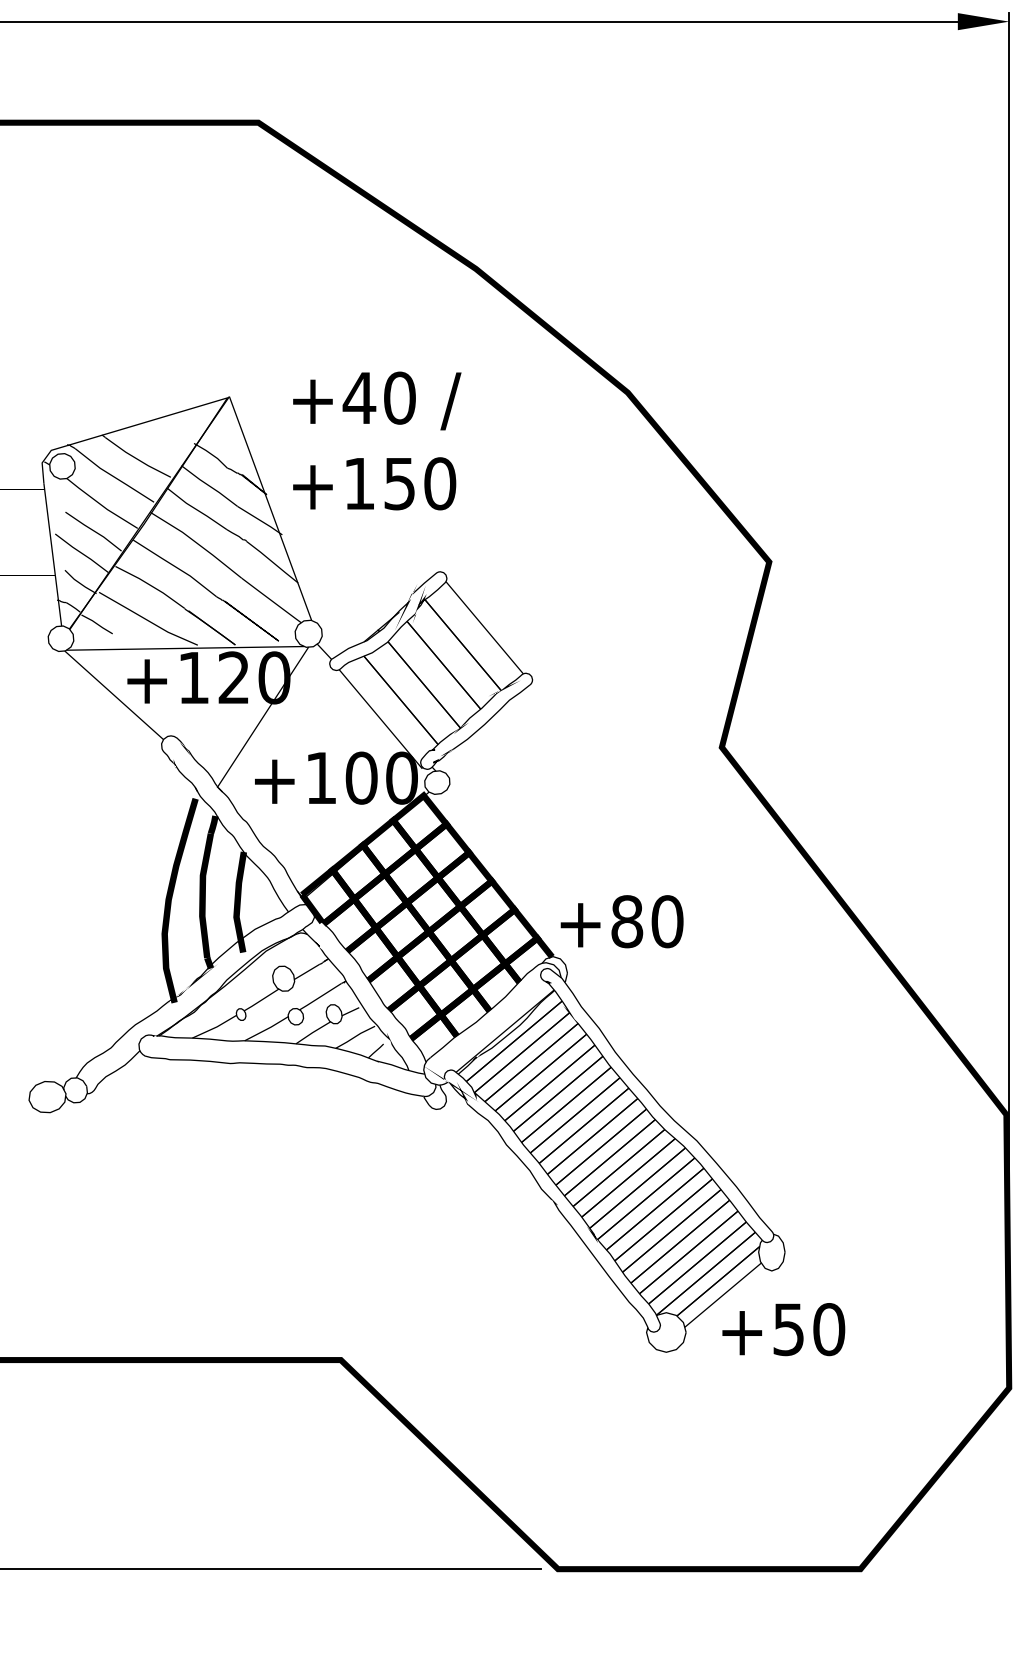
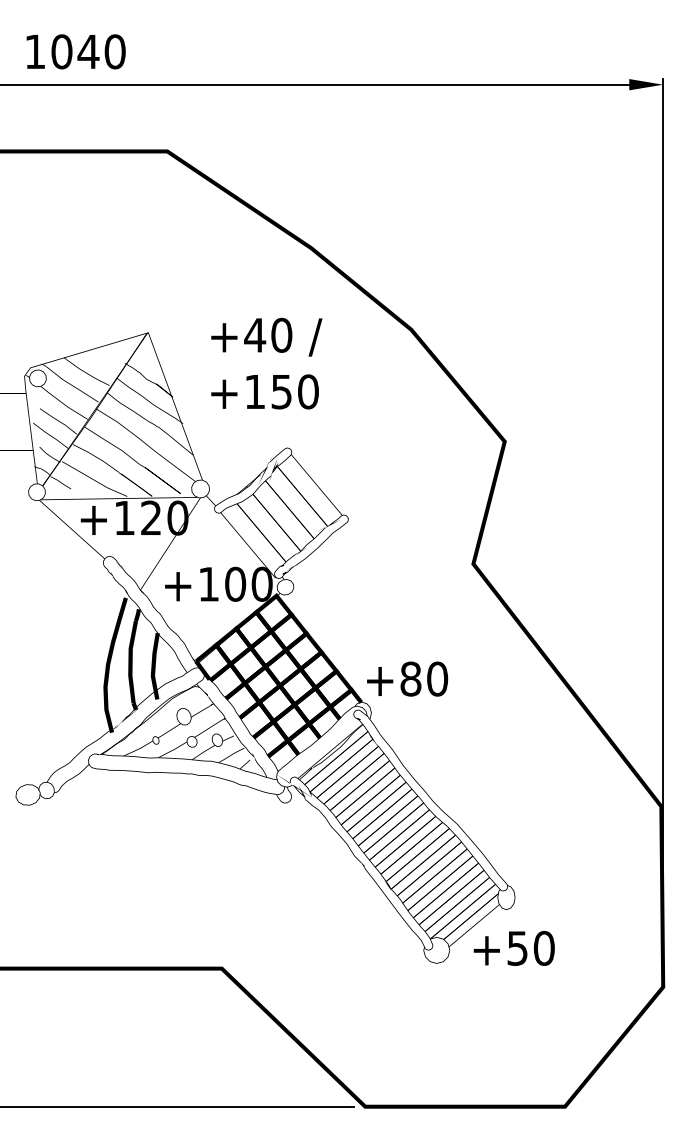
text: (376, 440) -> (266, 363), moved

